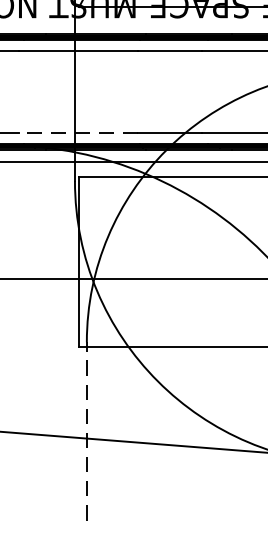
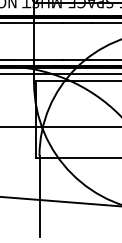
line: (78, 132) -> (35, 60), dashed -> solid
line: (86, 430) -> (39, 196), dashed -> solid

